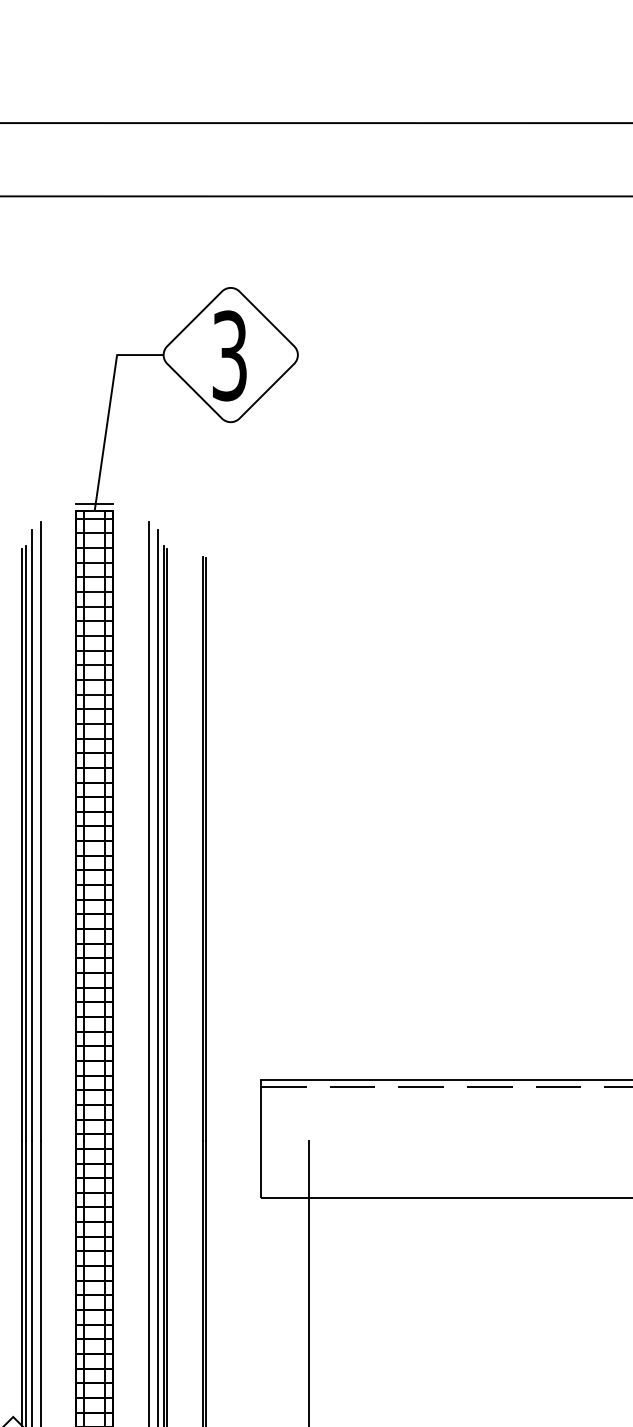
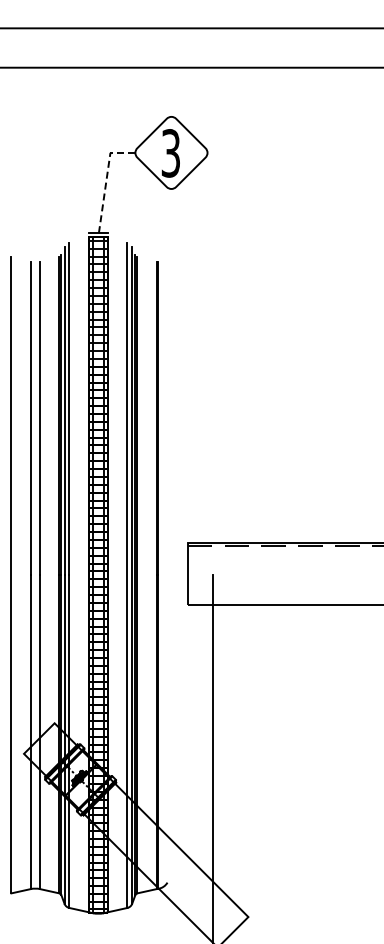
line: (109, 410) -> (106, 182), solid -> dashed

